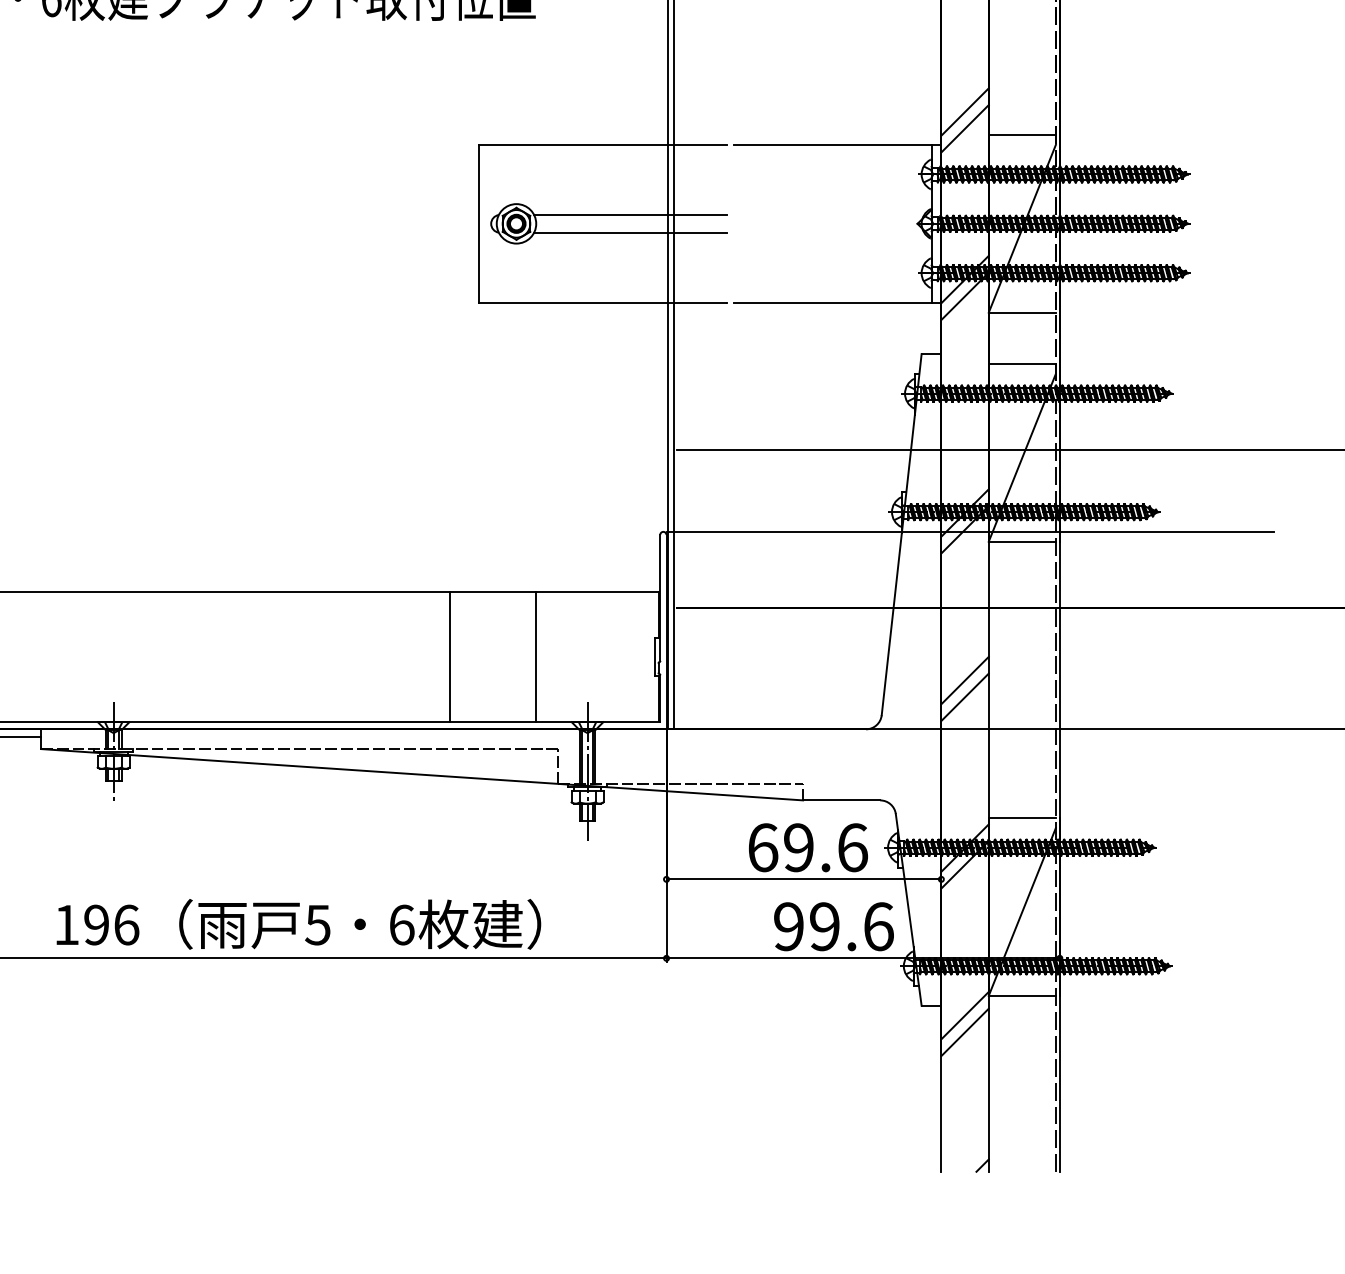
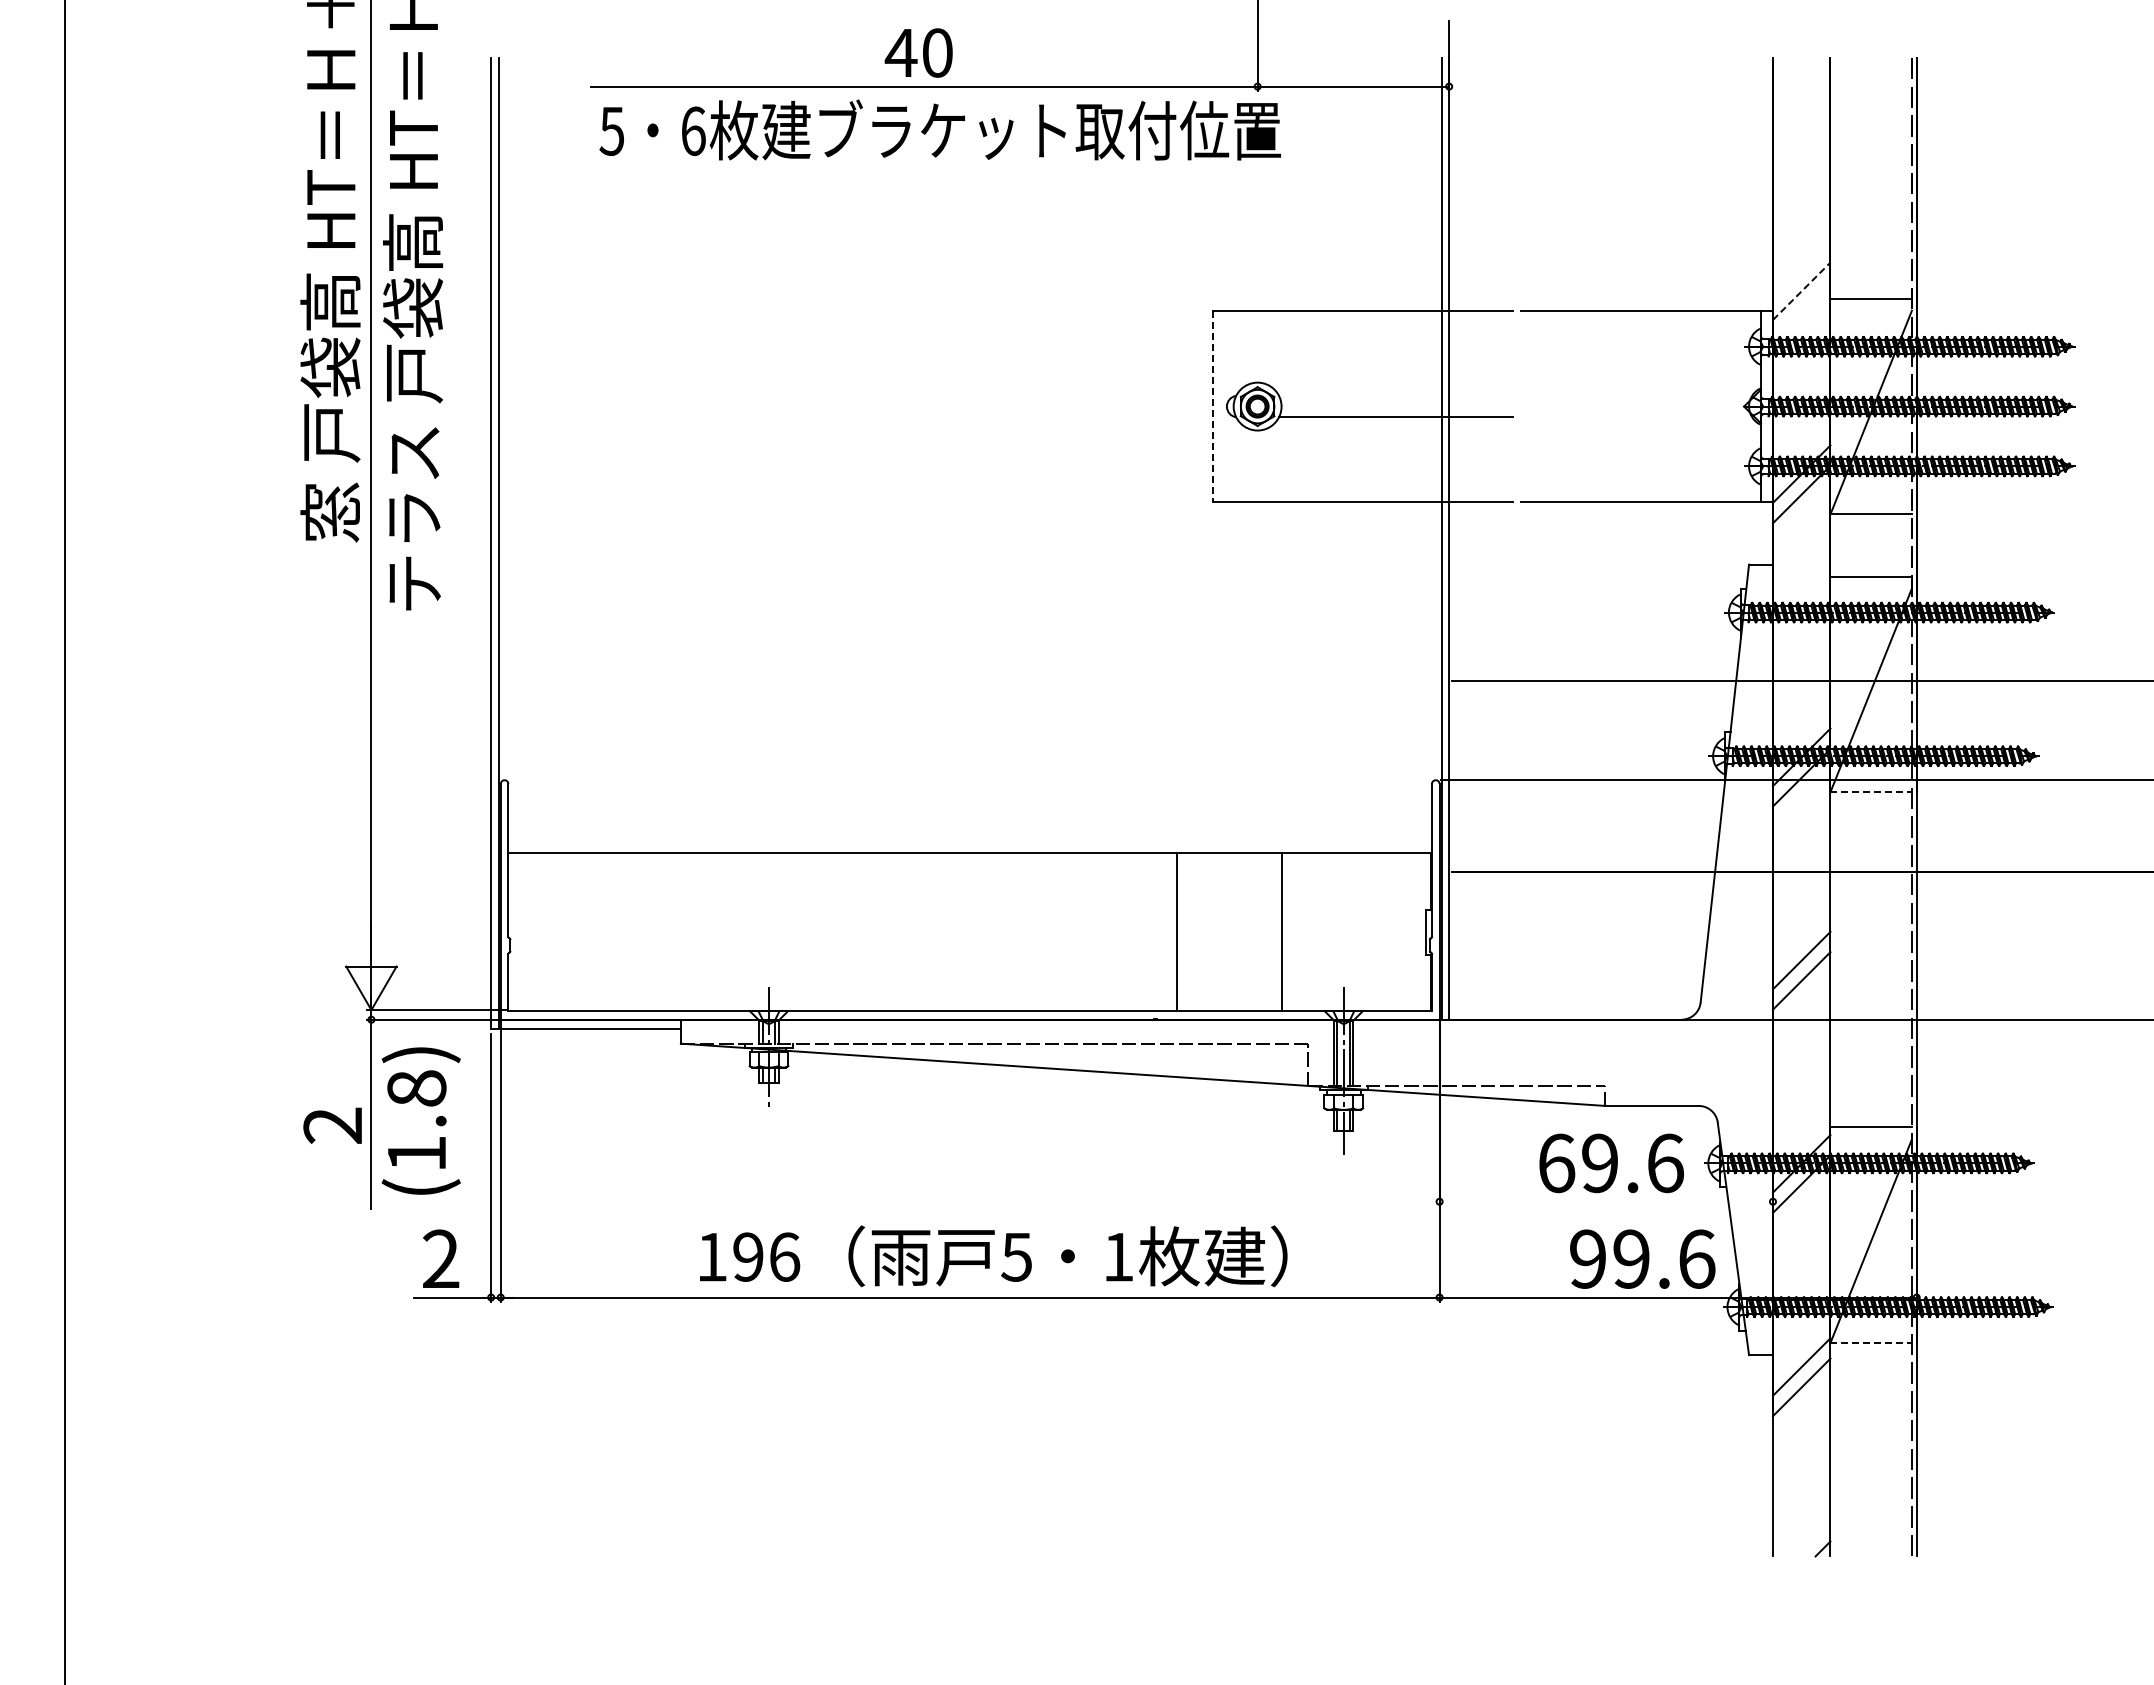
line: (964, 111) -> (1801, 270), removed
line: (964, 128) -> (1801, 291), solid -> dashed
line: (630, 214) -> (1395, 395), removed
line: (479, 223) -> (1212, 406), solid -> dashed
line: (1022, 541) -> (1871, 792), solid -> dashed
line: (803, 879) -> (1605, 1201), removed
text: (402, 924) -> (1119, 1256), 6 -> 1
line: (1022, 996) -> (1871, 1343), solid -> dashed

